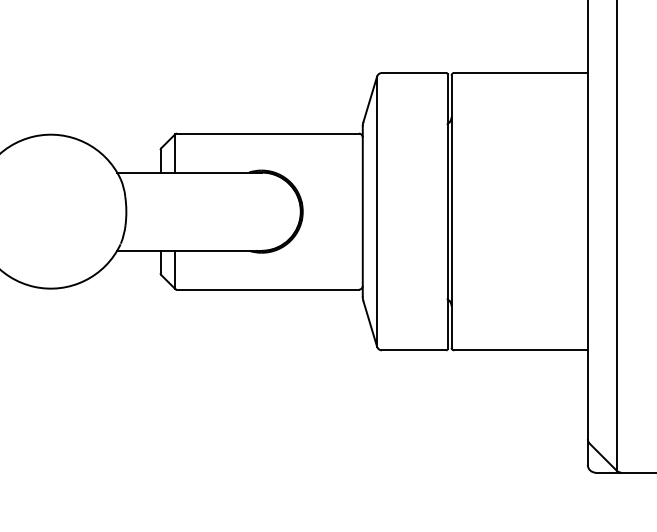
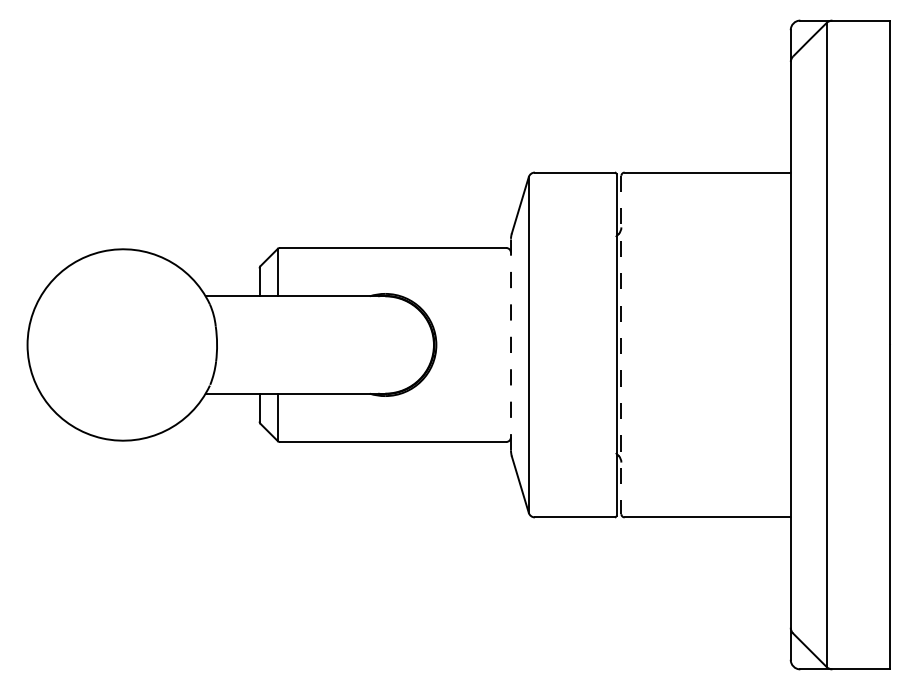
line: (363, 211) -> (511, 344), solid -> dashed
line: (451, 212) -> (621, 345), solid -> dashed

